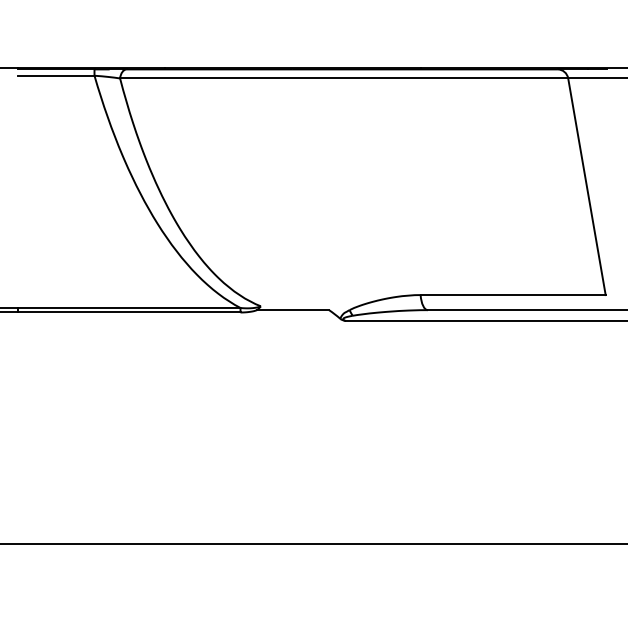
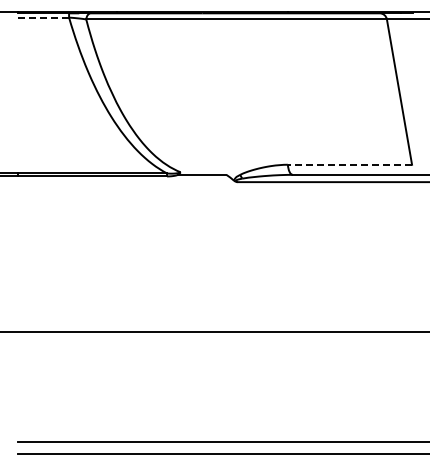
line: (56, 75) -> (43, 17), solid -> dashed
line: (512, 294) -> (349, 164), solid -> dashed

